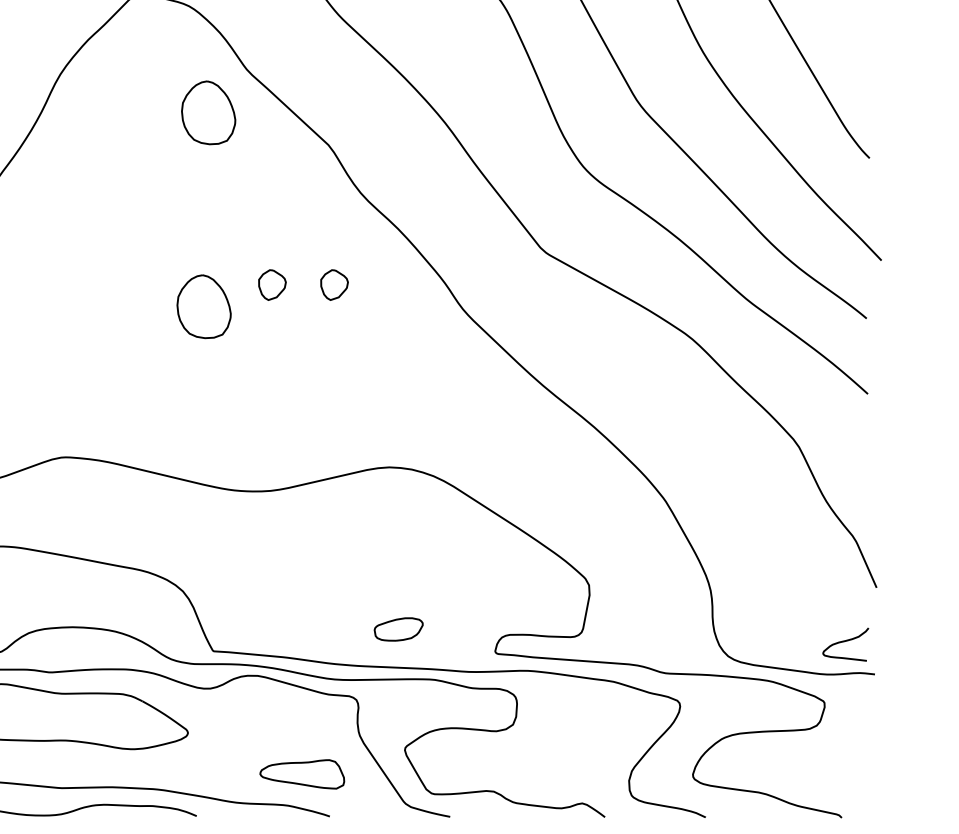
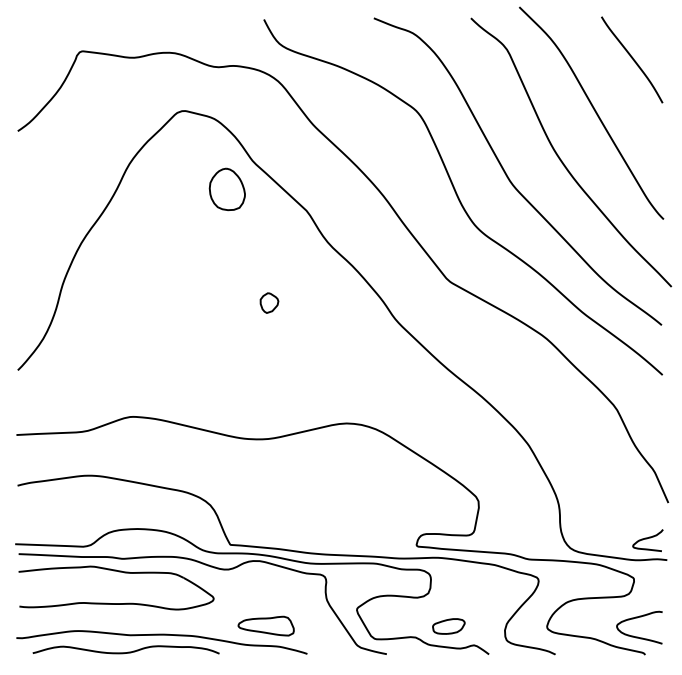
part: (334, 284) -> (310, 302), removed
part: (202, 306) -> (223, 317), removed
part: (398, 629) -> (448, 626), moved
part: (301, 773) -> (265, 625), moved
curve: (831, 790) -> (638, 636), added

